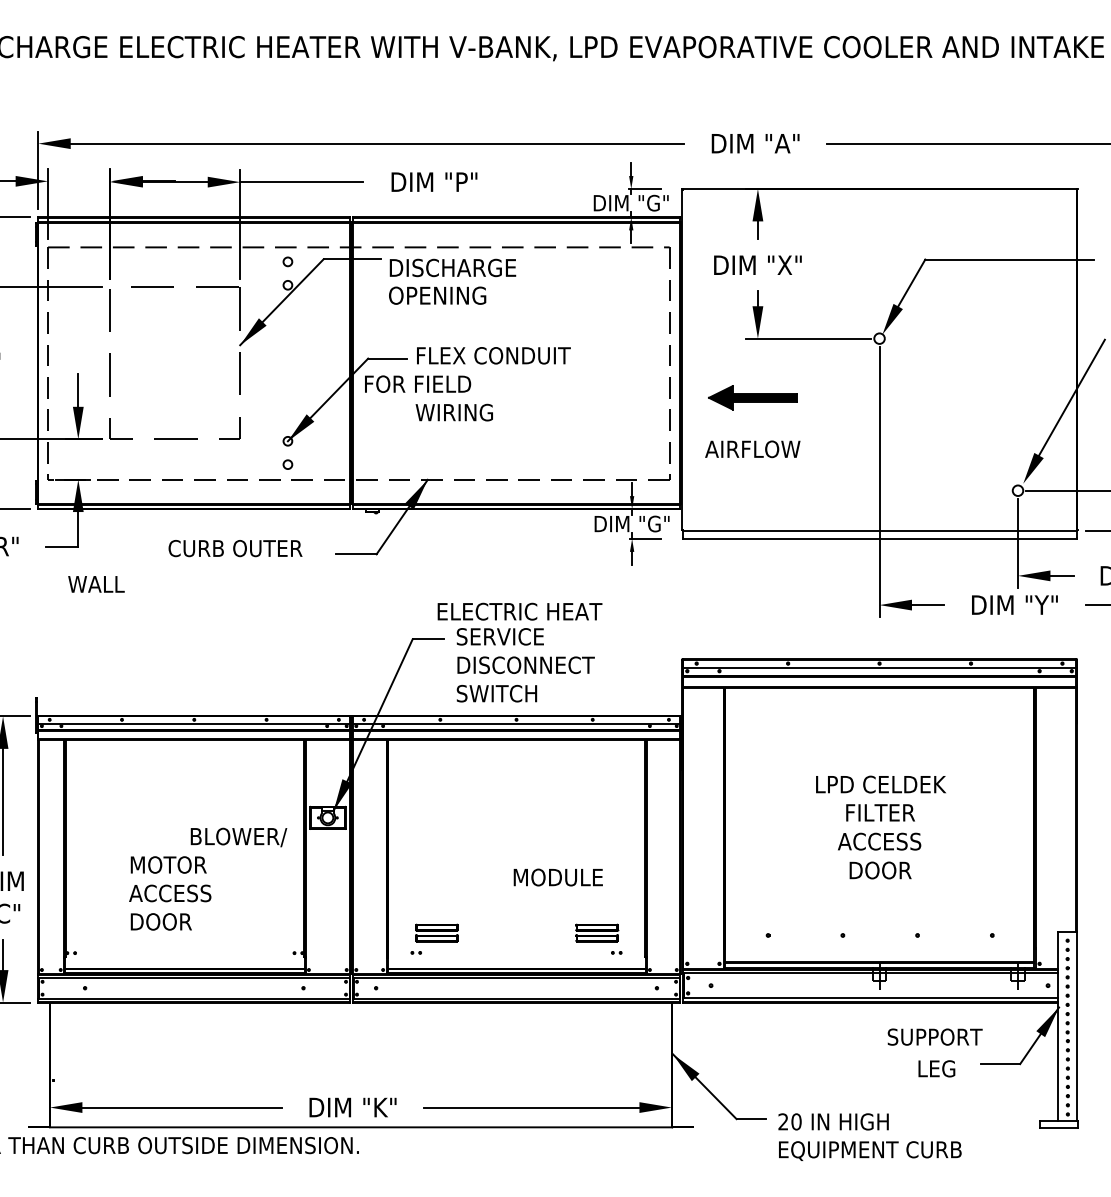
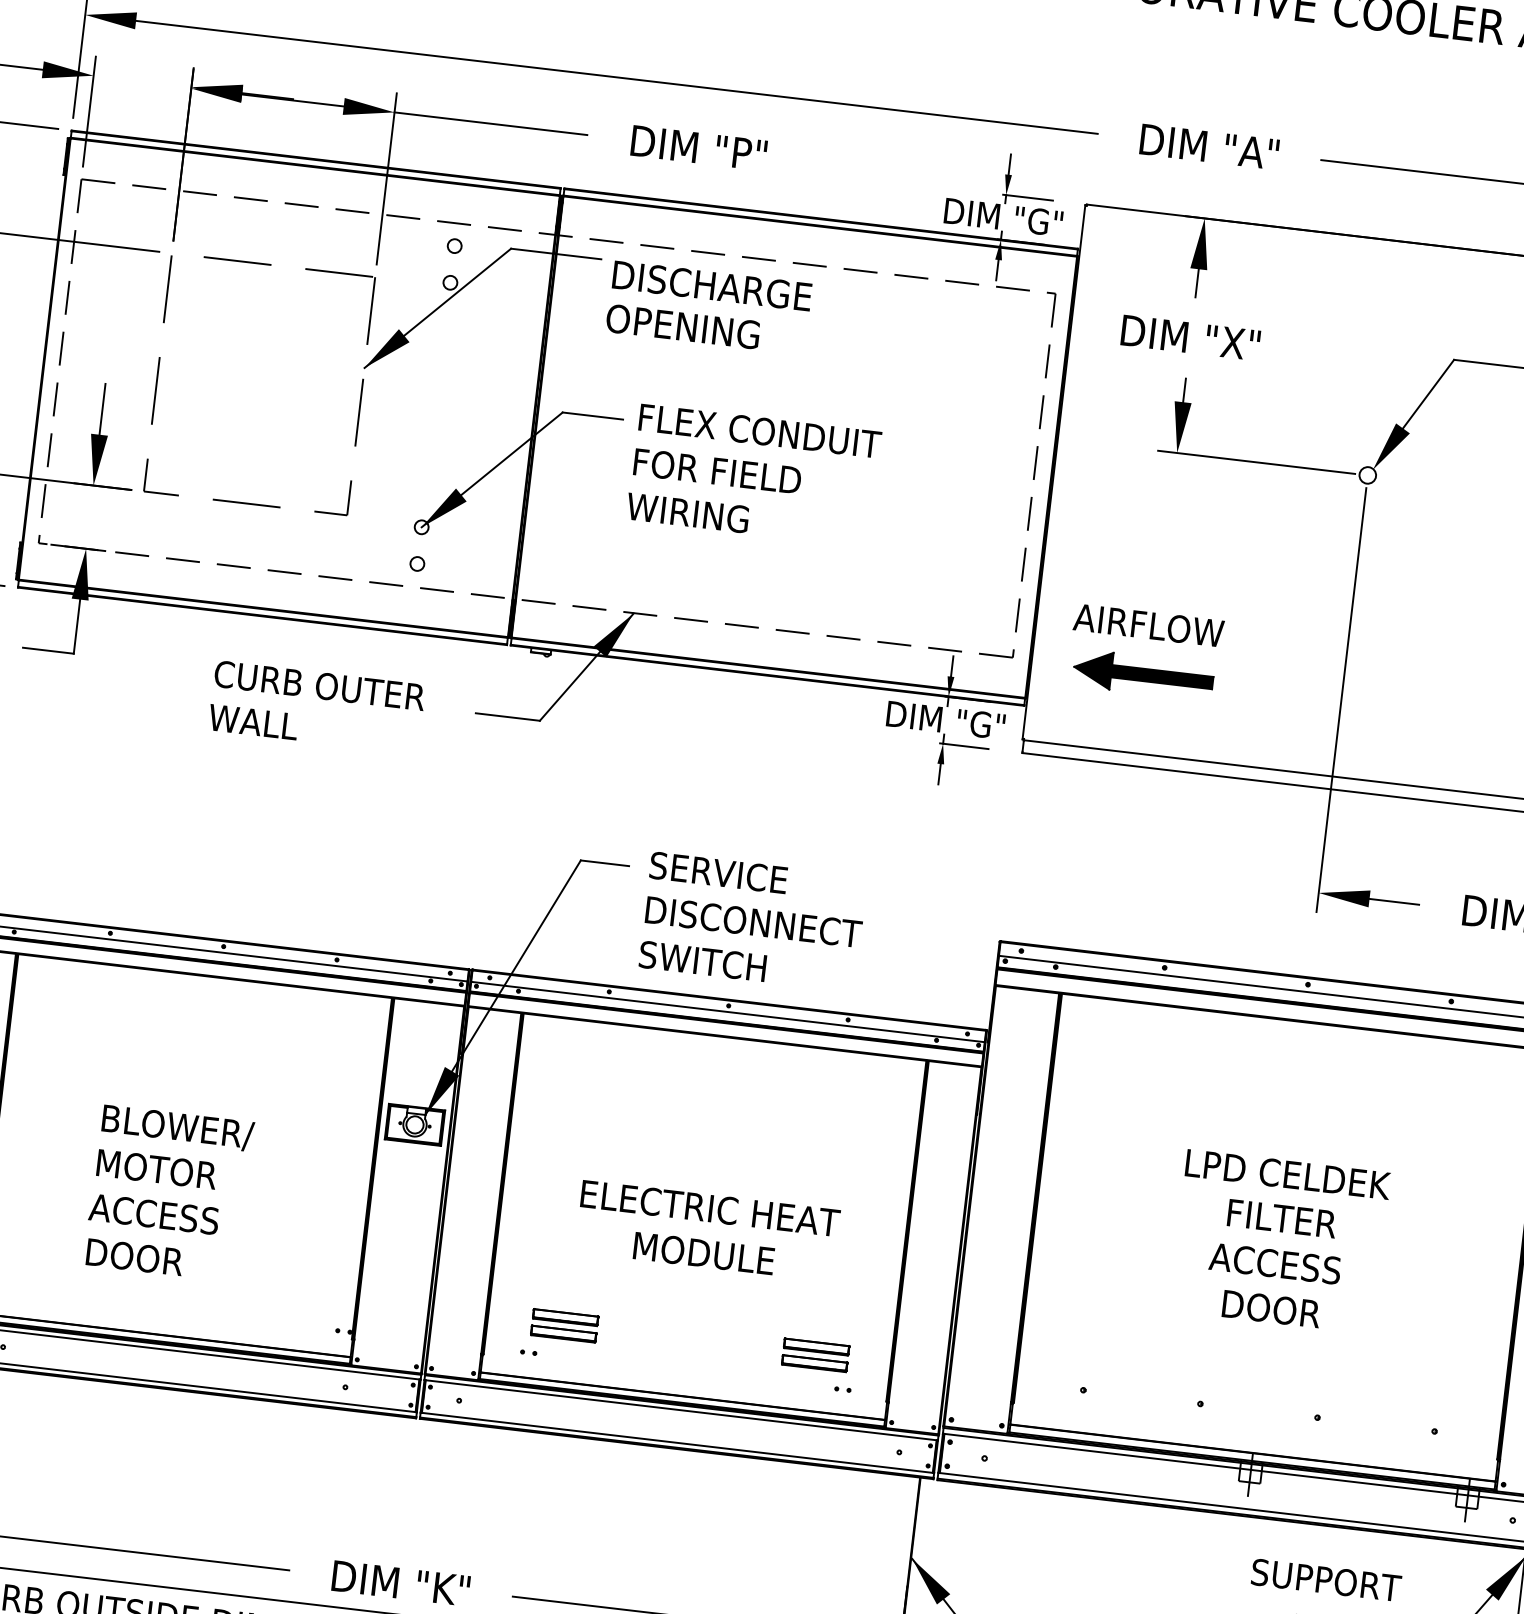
text: (418, 383) -> (718, 470), moved
part: (752, 397) -> (1142, 674), moved
text: (96, 584) -> (253, 722), moved
text: (519, 611) -> (709, 1208), moved
text: (238, 837) -> (177, 1128), moved
text: (557, 877) -> (702, 1253), moved

